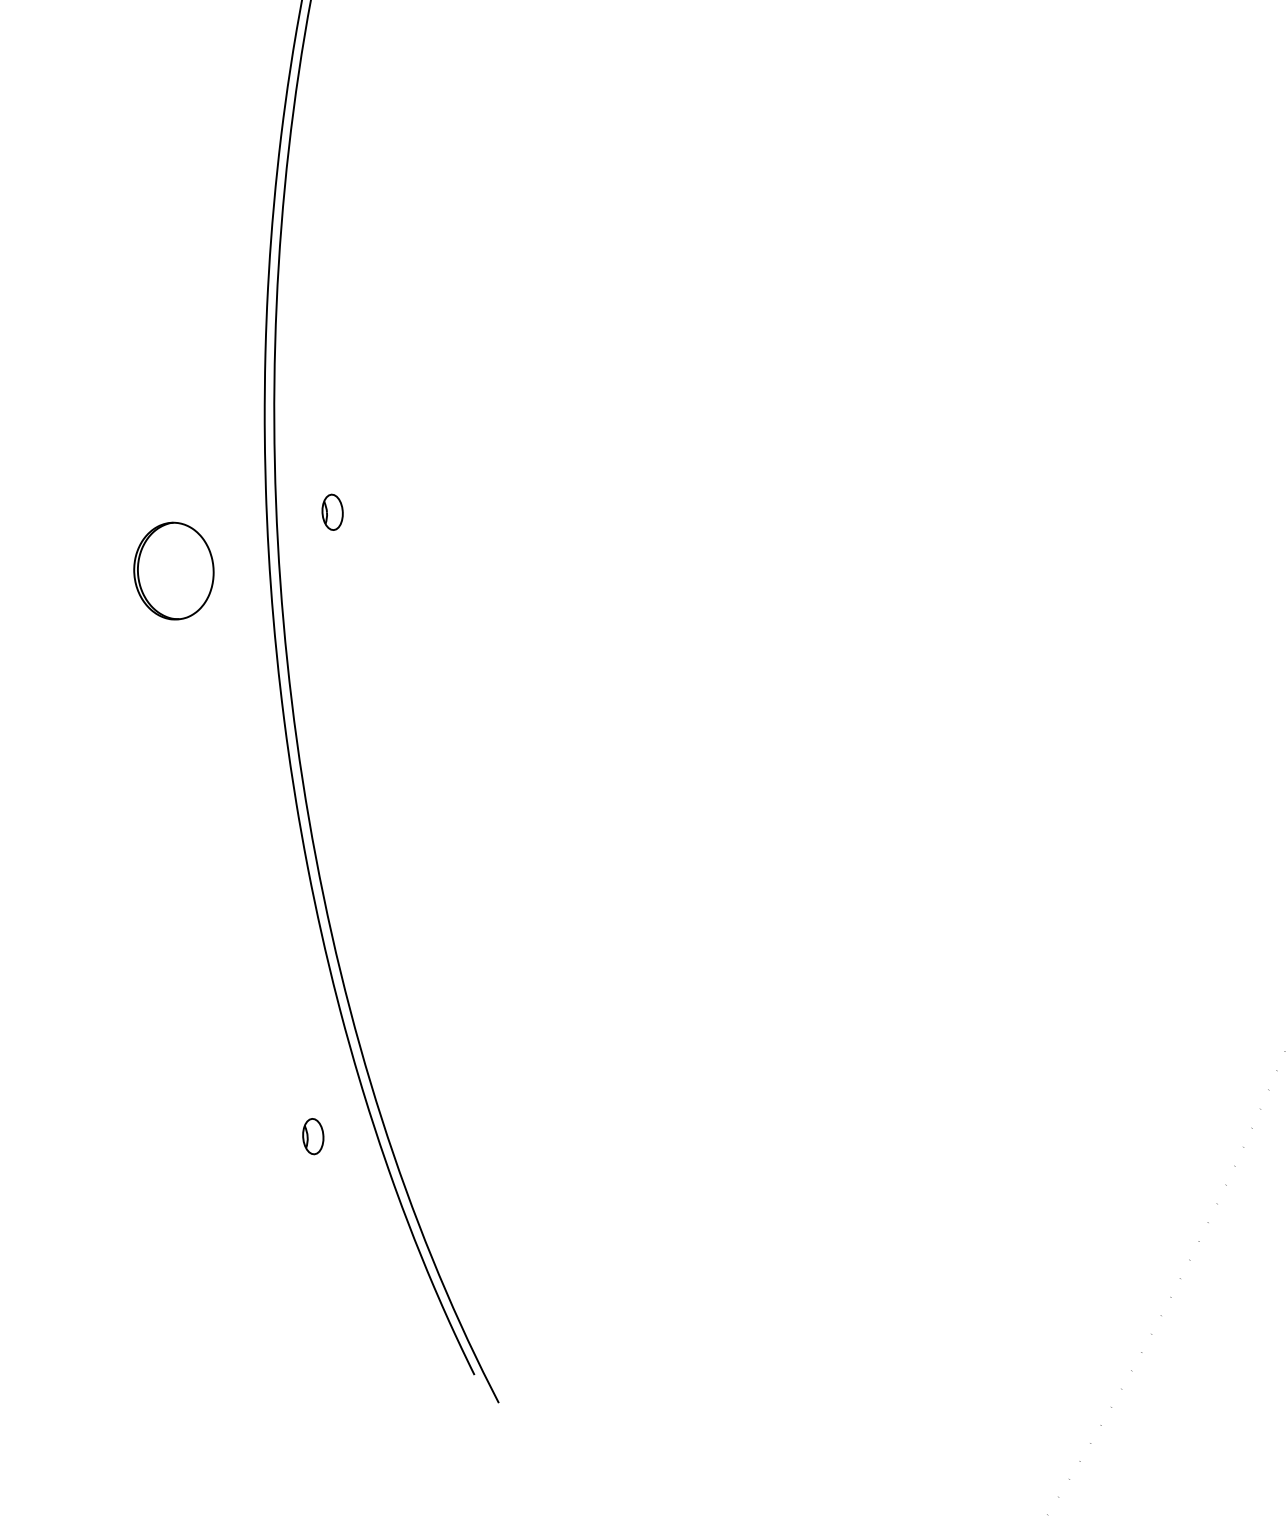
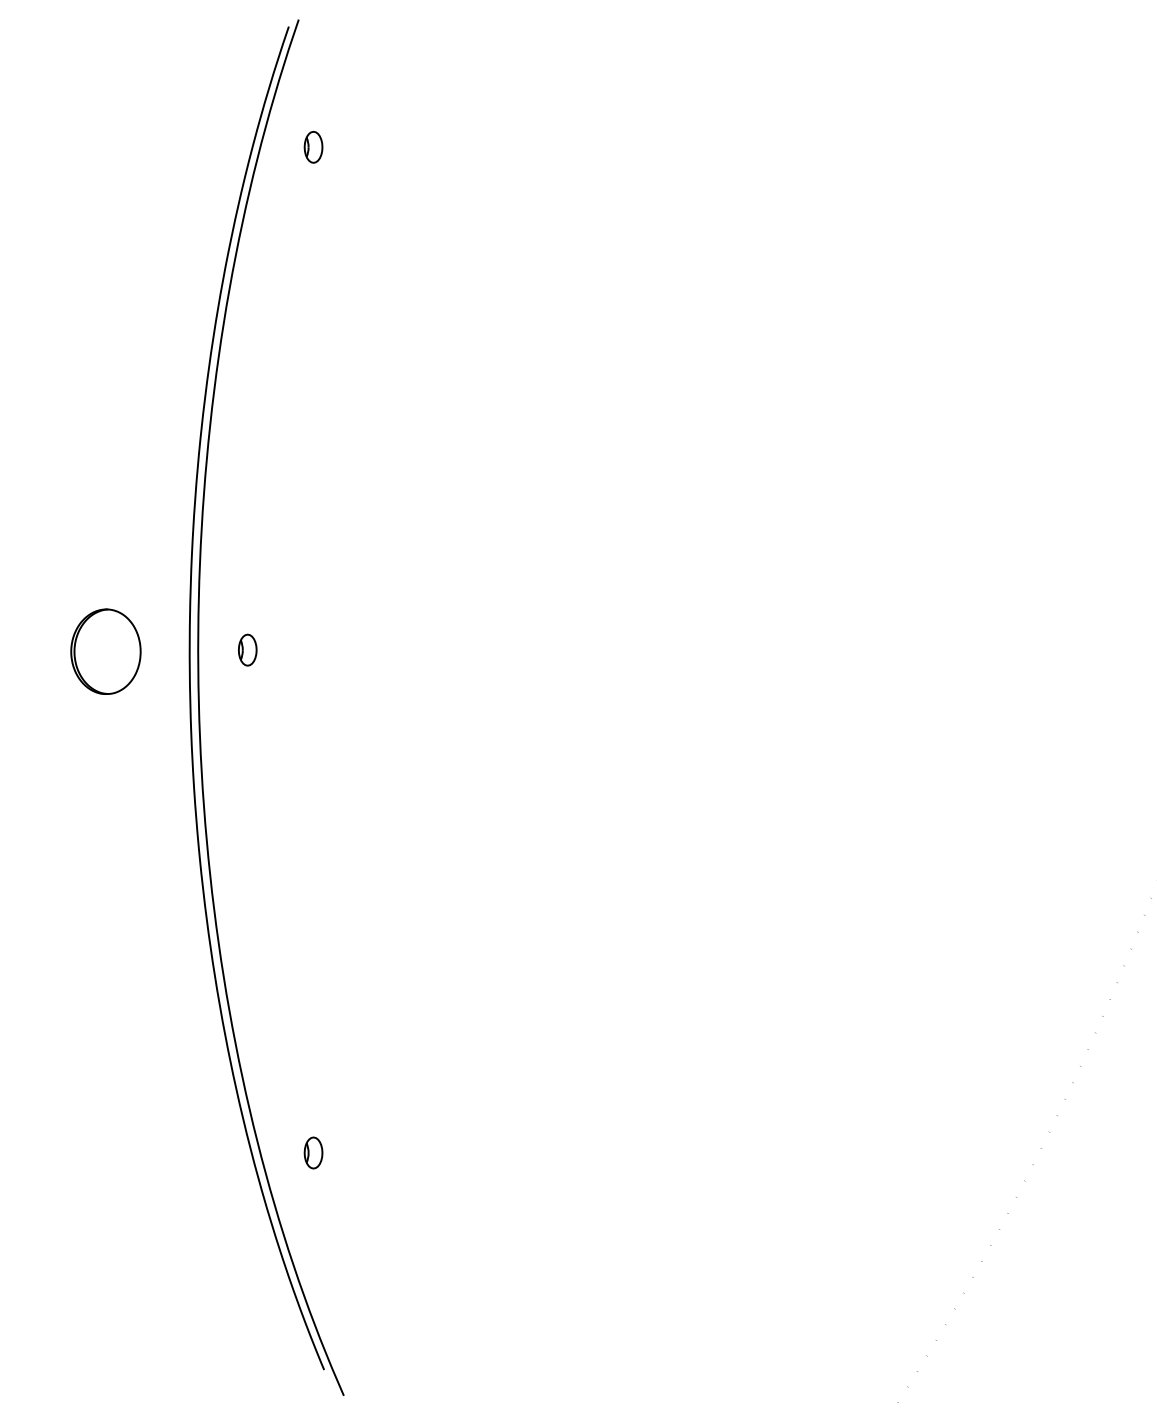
part: (332, 511) -> (247, 649), moved
part: (313, 1136) -> (313, 1152), moved

